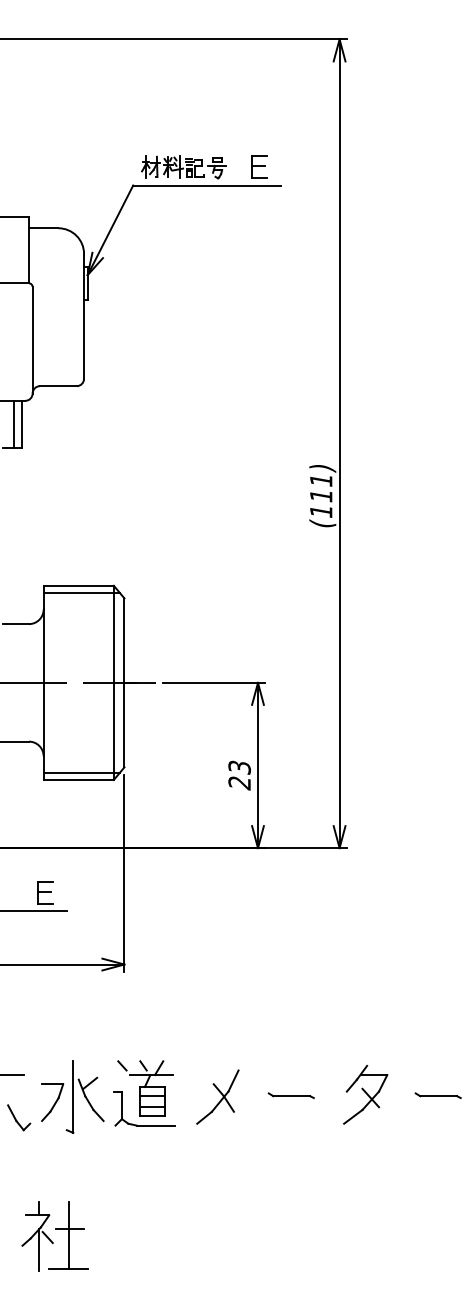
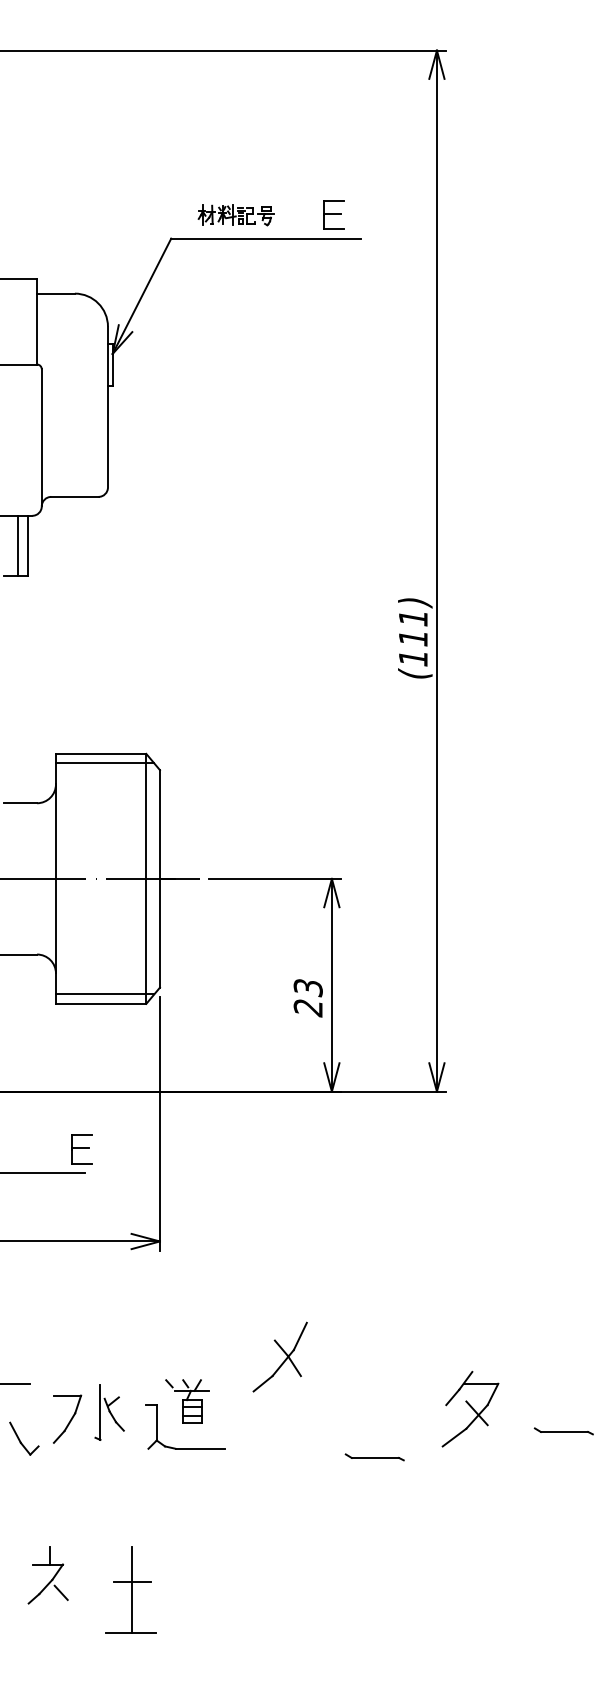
part: (183, 167) -> (236, 215), size x0.7
part: (44, 893) -> (81, 1149), moved
part: (145, 1088) -> (187, 1401), size x0.6
part: (291, 1095) -> (374, 1457), moved
part: (437, 1095) -> (563, 1431), moved
part: (217, 1096) -> (279, 1356), moved
part: (85, 1097) -> (109, 1412), size x0.6
part: (68, 1234) -> (130, 1589), moved
line: (39, 1249) -> (50, 1608), removed

